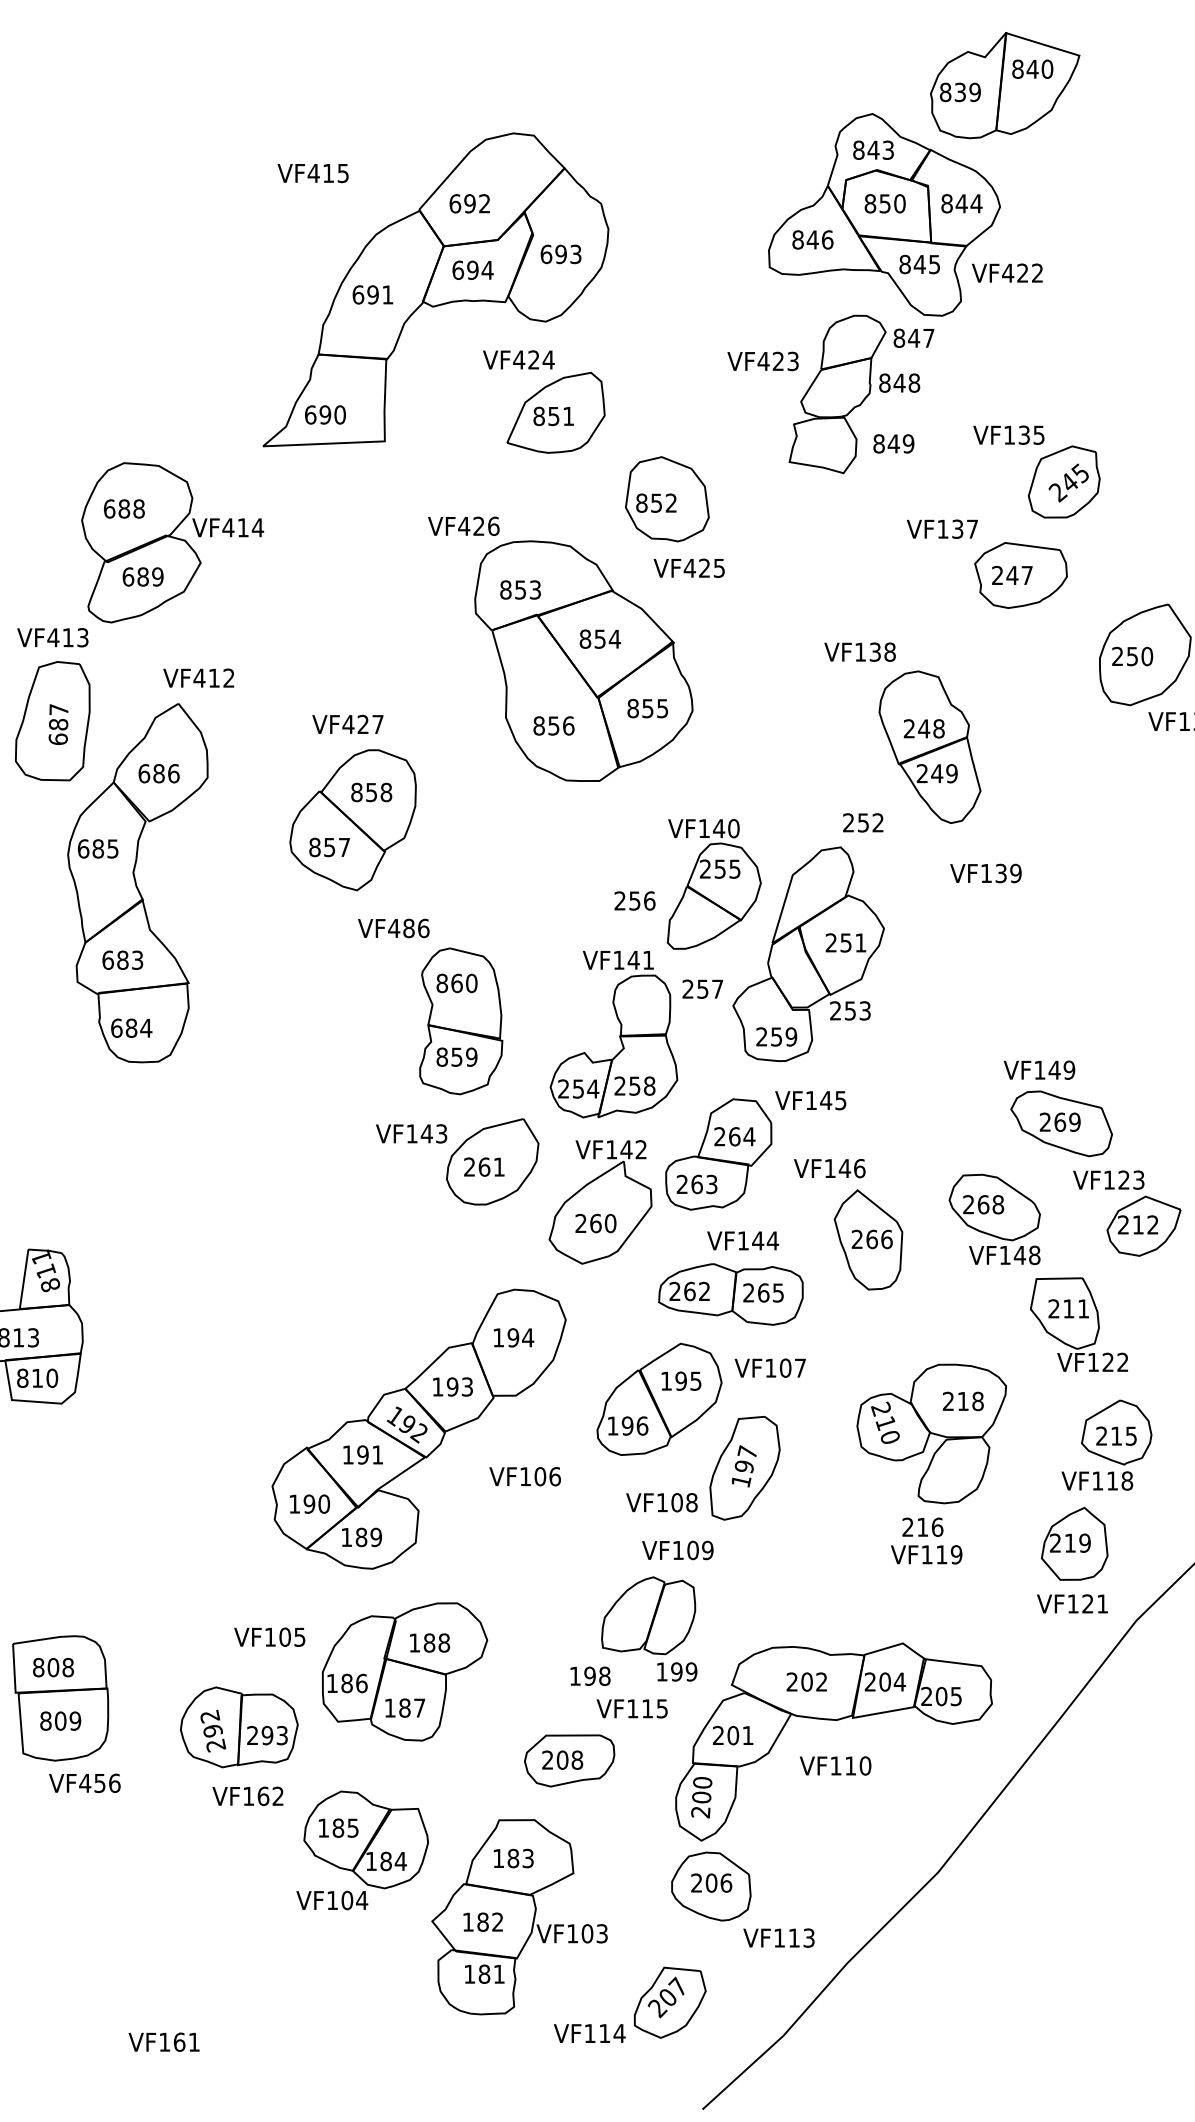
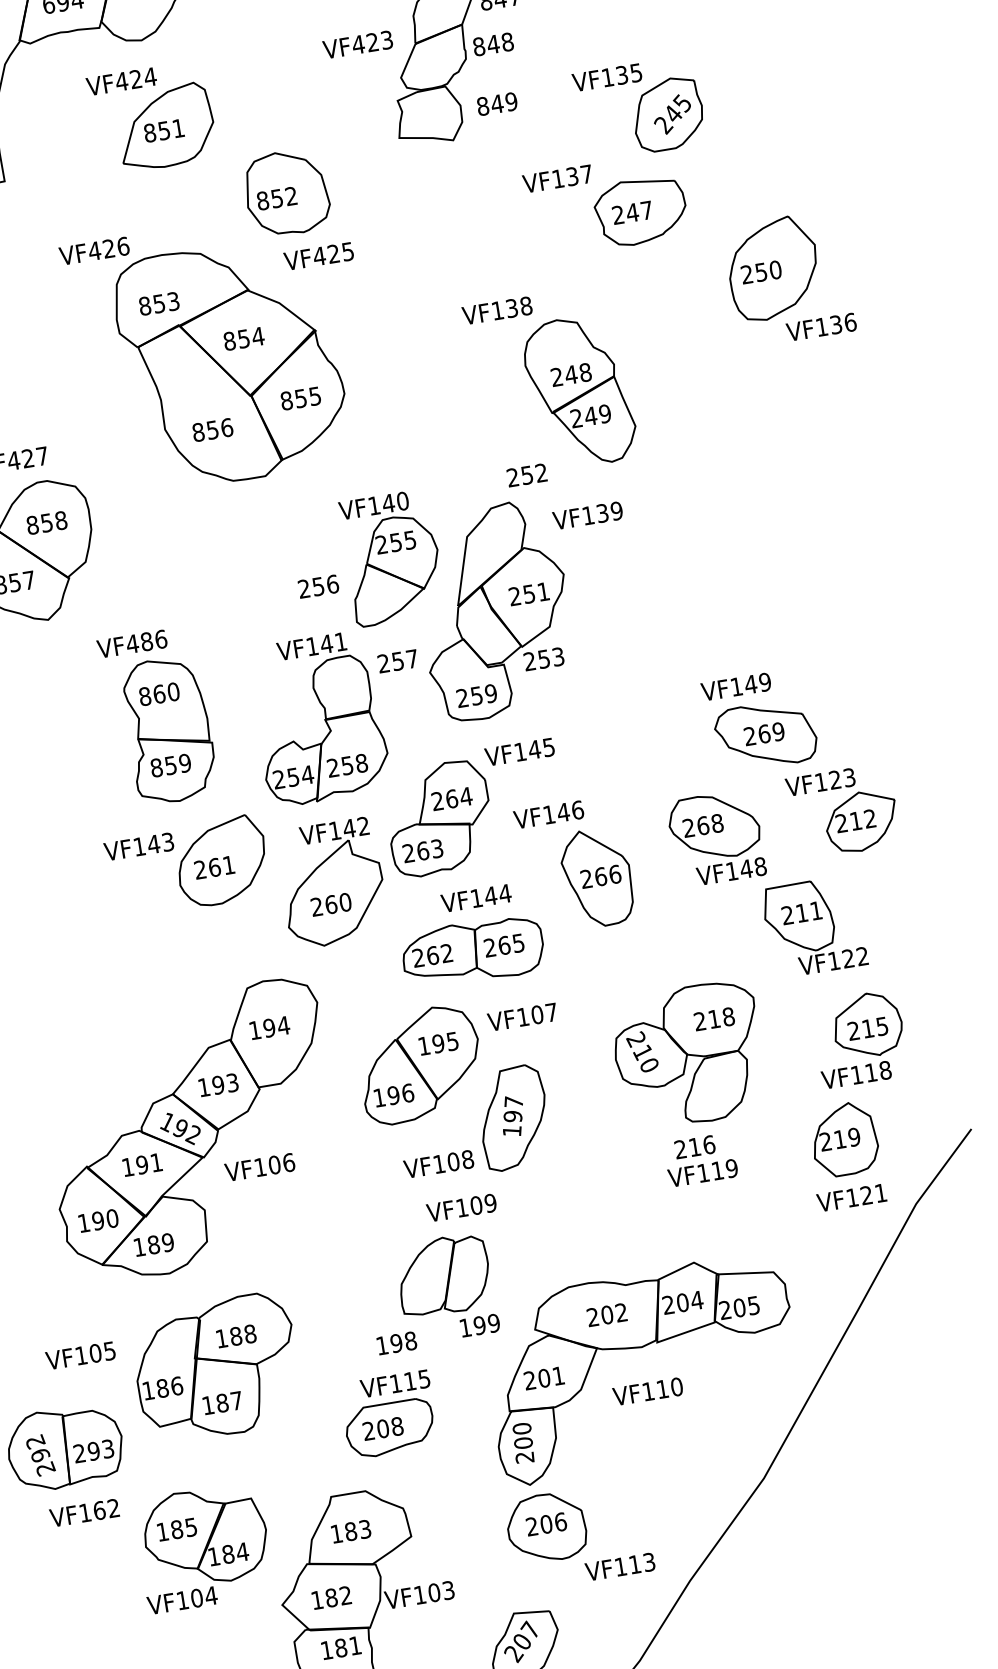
text: (985, 873) -> (587, 515), moved
text: (393, 928) -> (131, 644), moved
text: (524, 1476) -> (259, 1167), moved
text: (631, 1708) -> (394, 1383), moved

